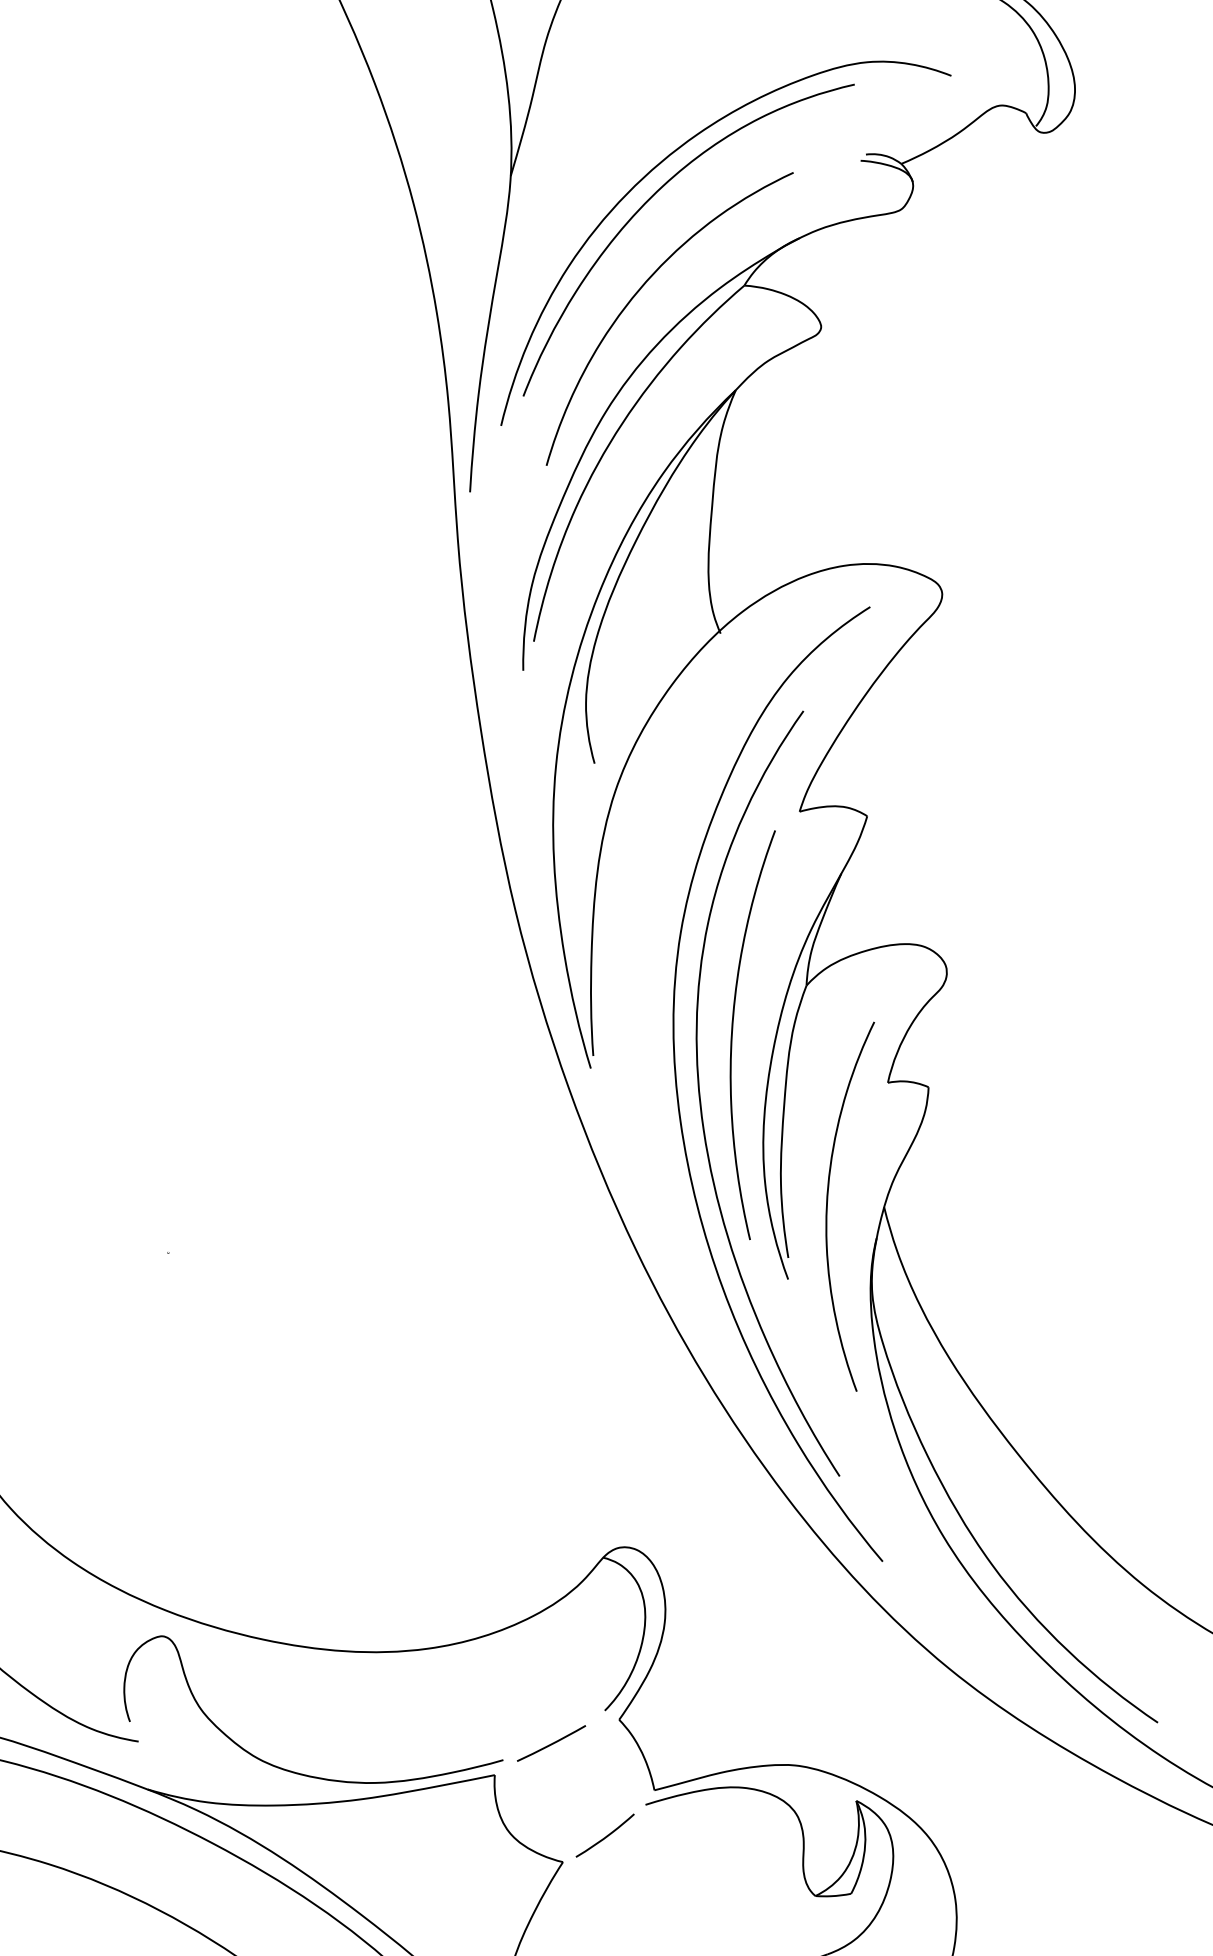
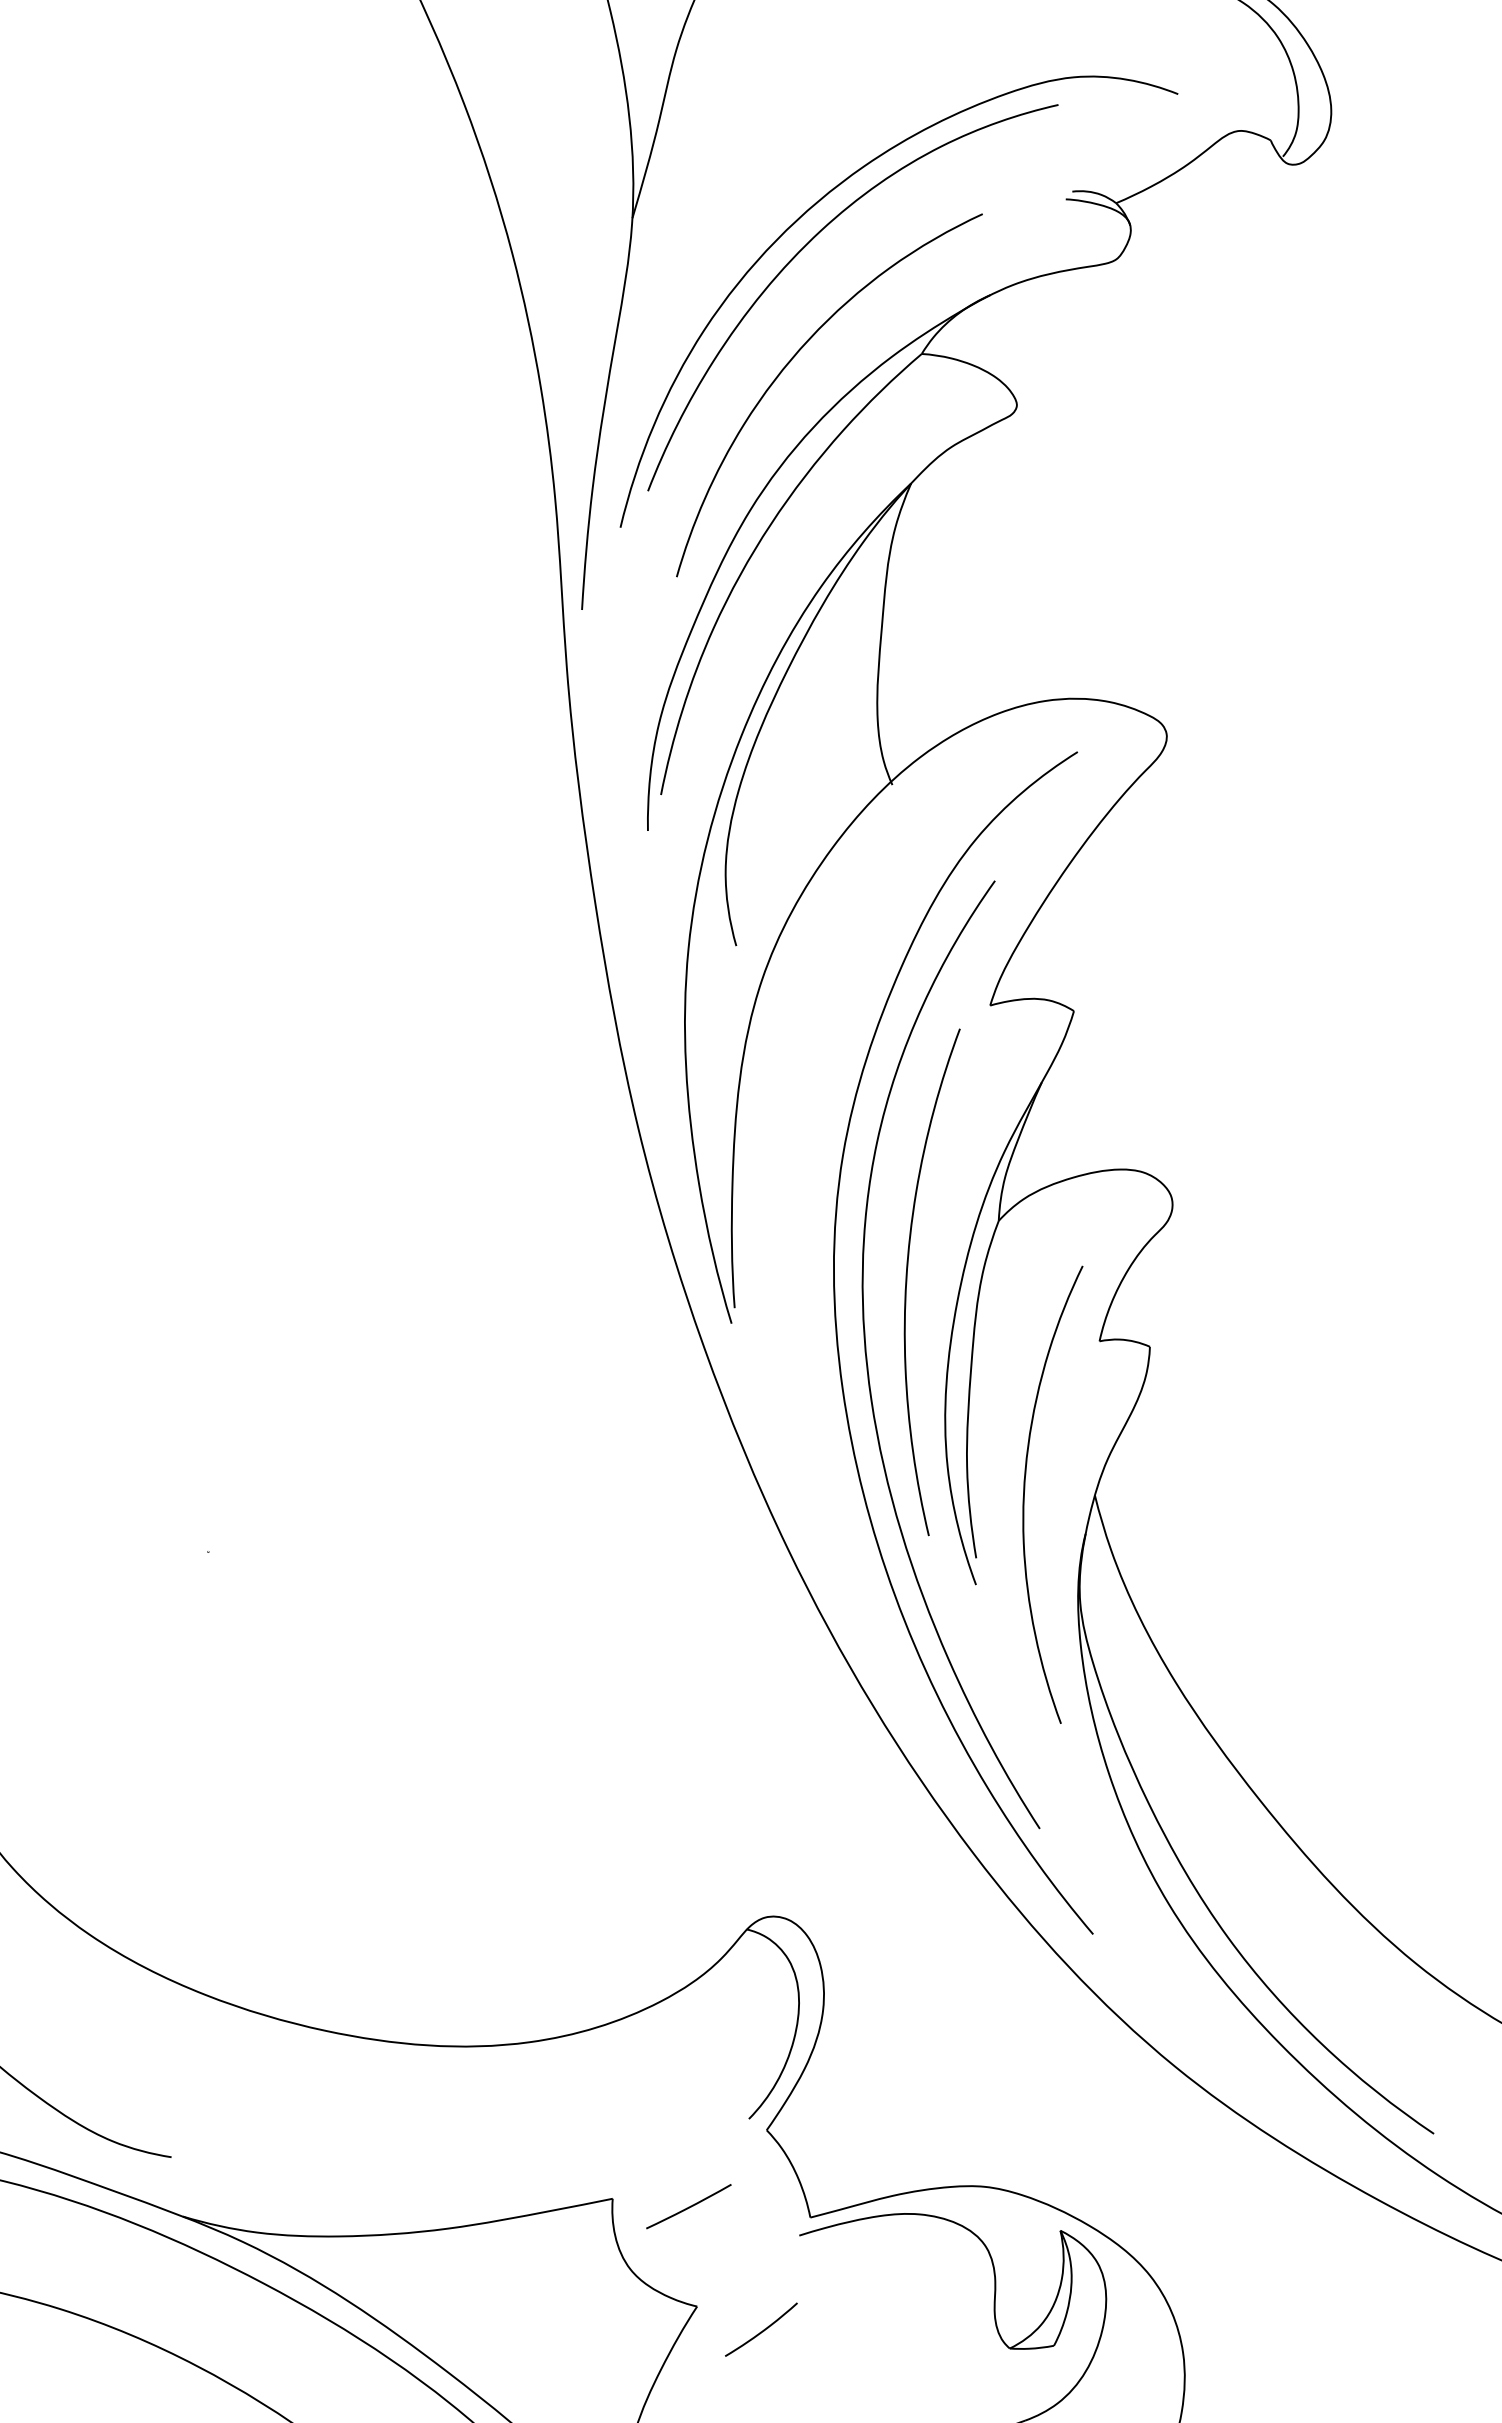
line: (551, 1743) -> (688, 2206), moved
curve: (297, 1772) -> (368, 2195), removed
curve: (606, 1836) -> (762, 2330), moved

